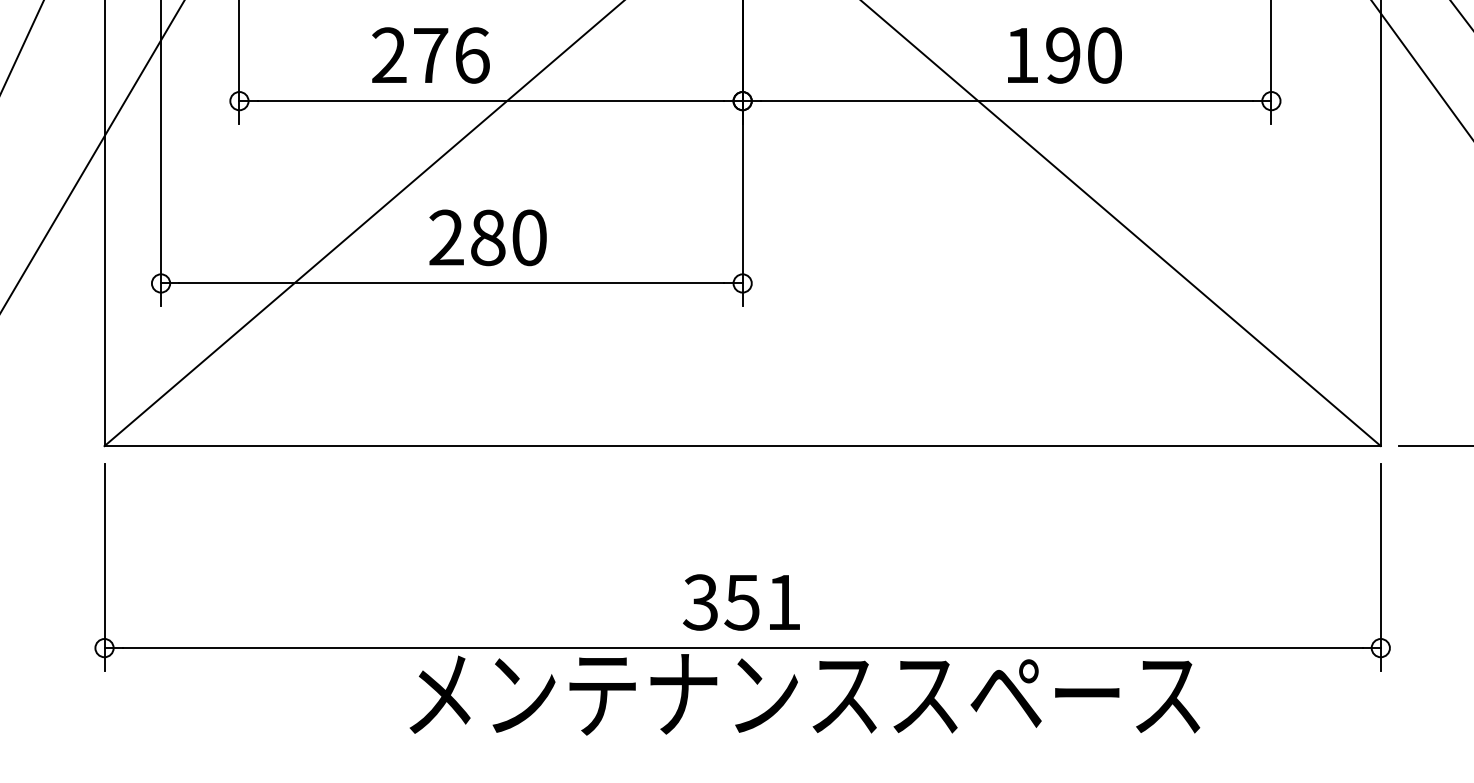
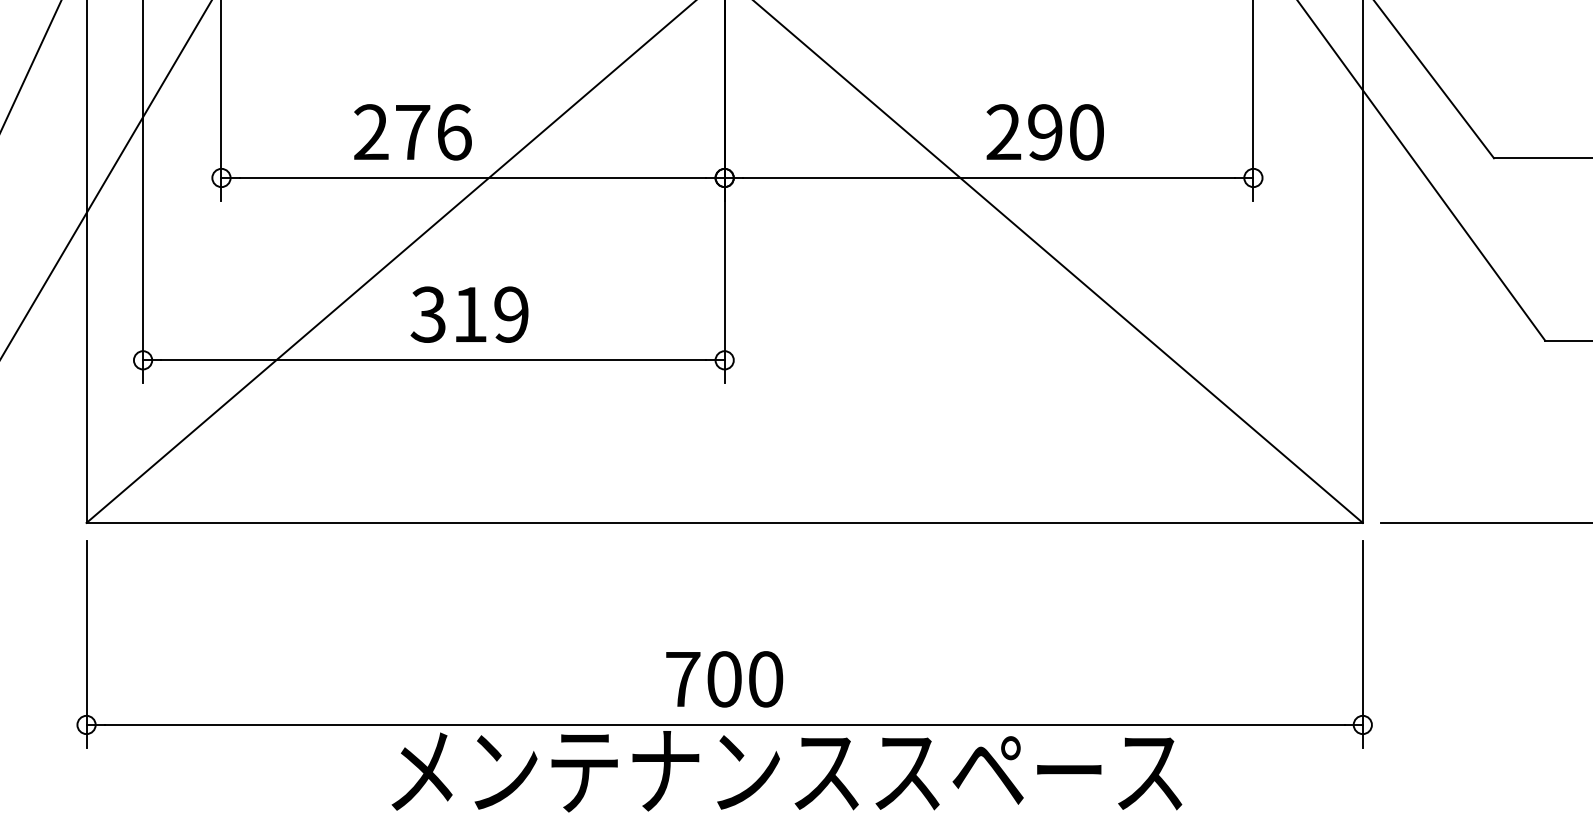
text: (1021, 54) -> (1003, 131), 190 -> 290
text: (487, 237) -> (469, 314), 280 -> 319
text: (742, 602) -> (724, 679), 351 -> 700

